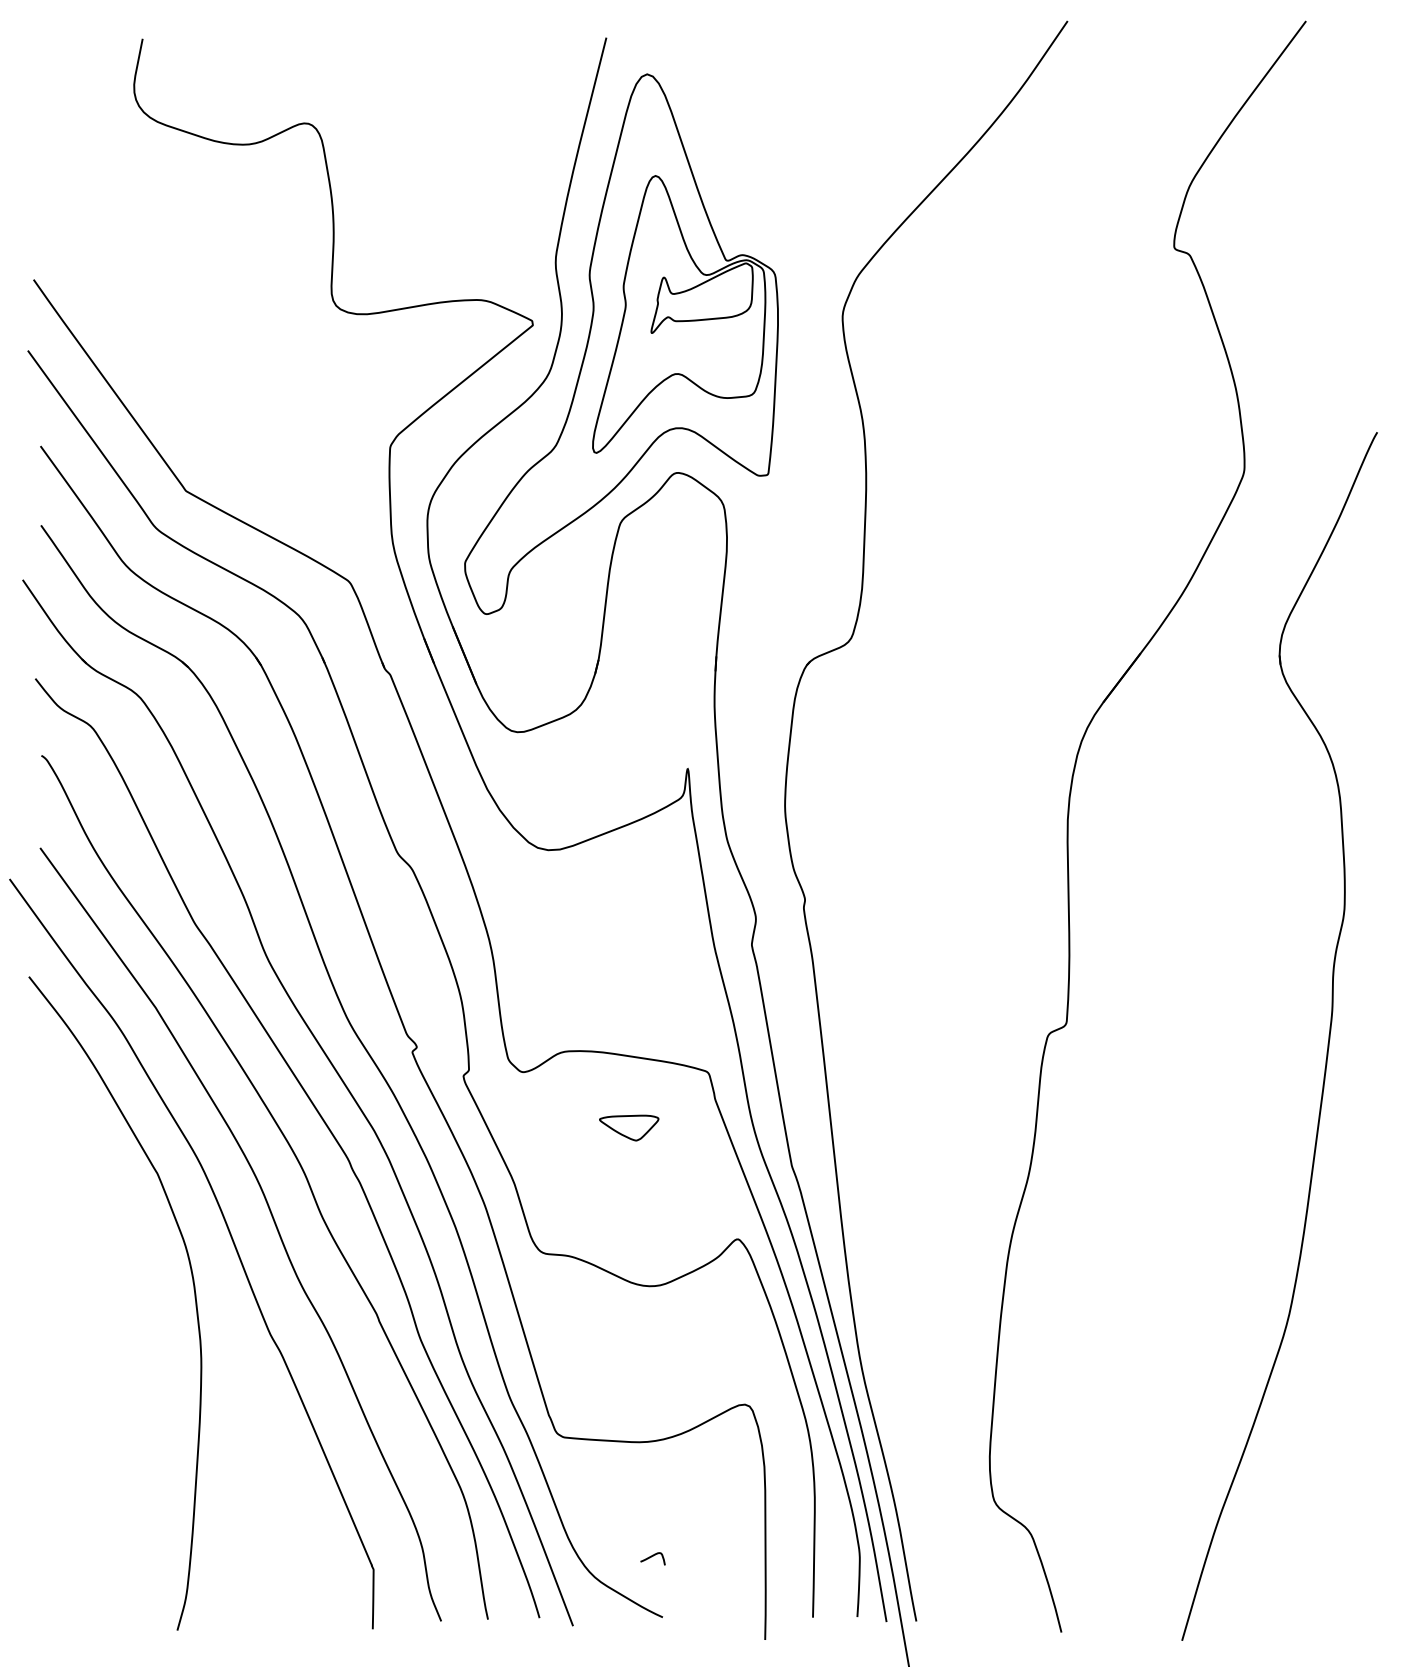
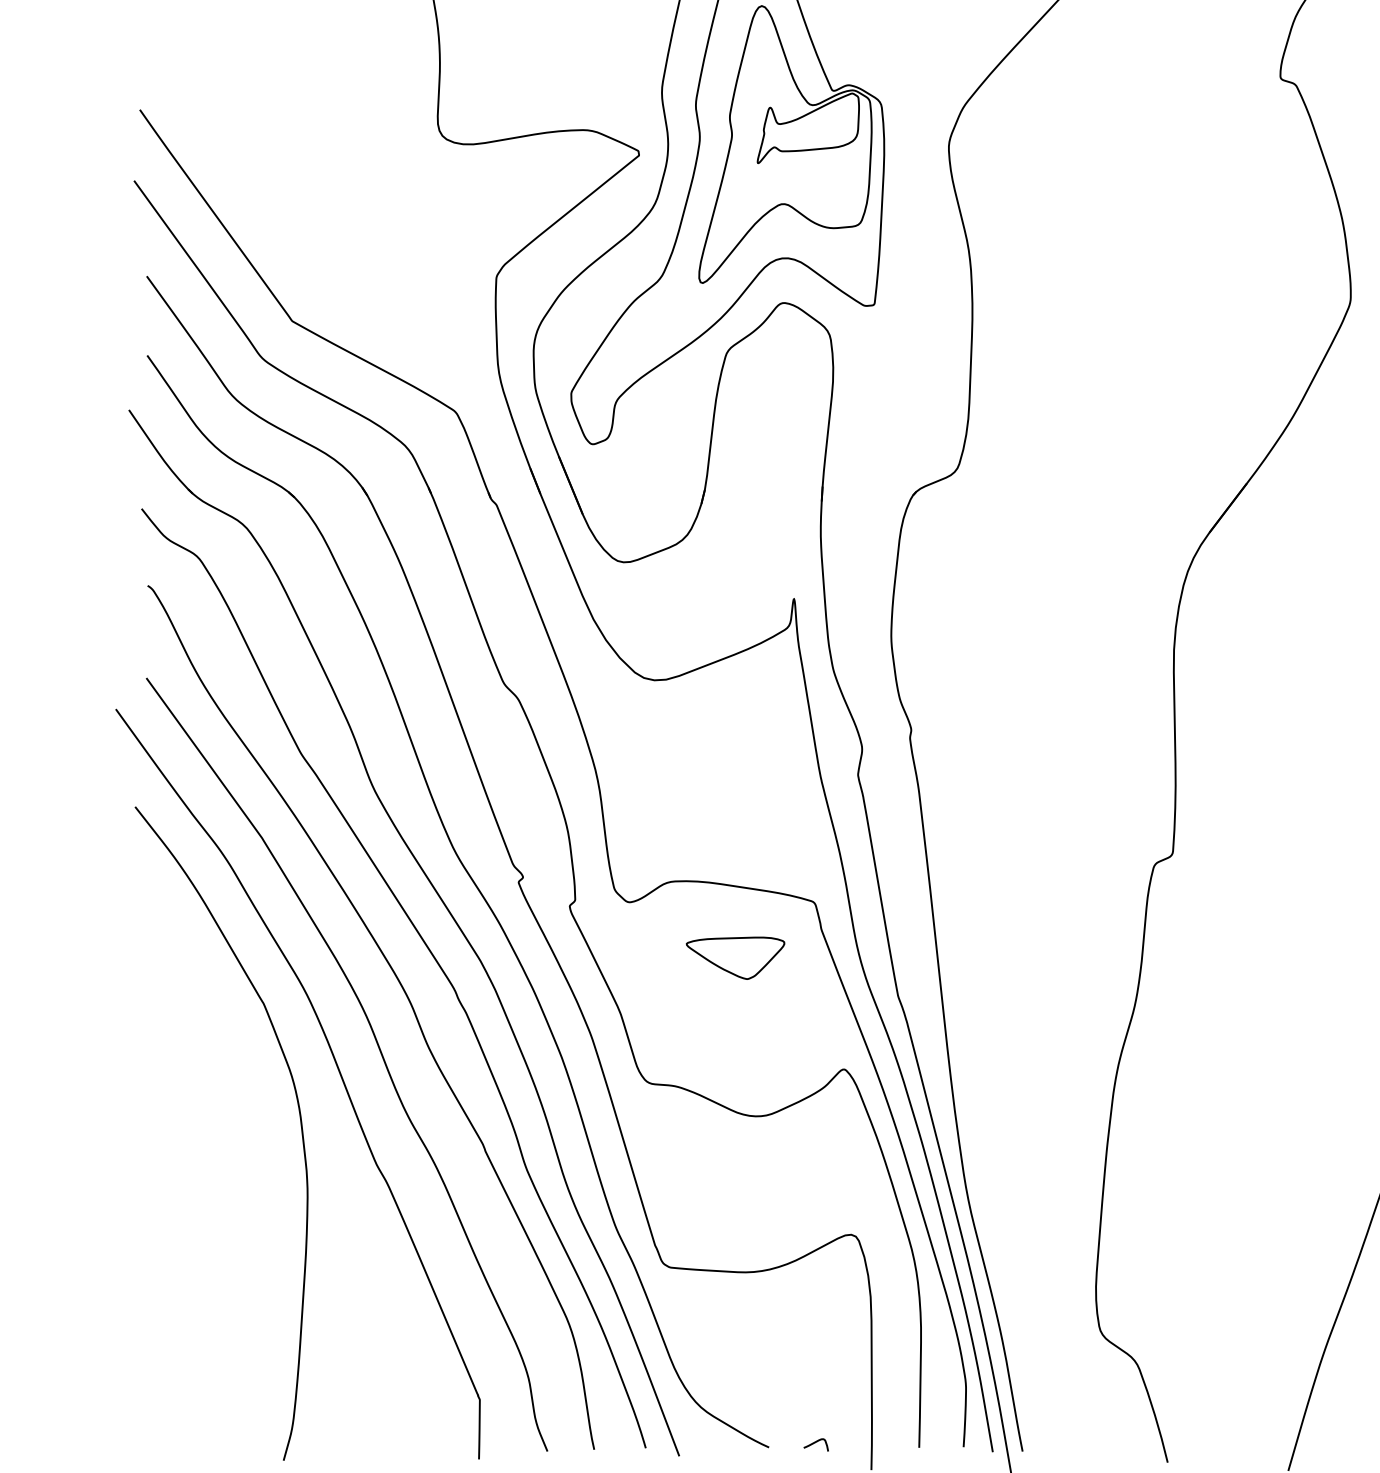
part: (628, 1127) -> (734, 957), size x1.67
curve: (651, 1557) -> (814, 1443), moved

